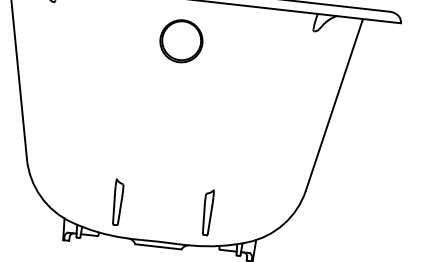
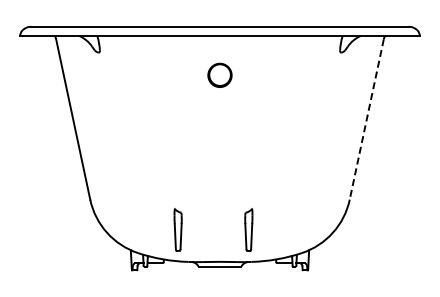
part: (180, 41) -> (219, 75), size x0.6
line: (333, 106) -> (366, 119), solid -> dashed
part: (207, 211) -> (248, 229), moved

